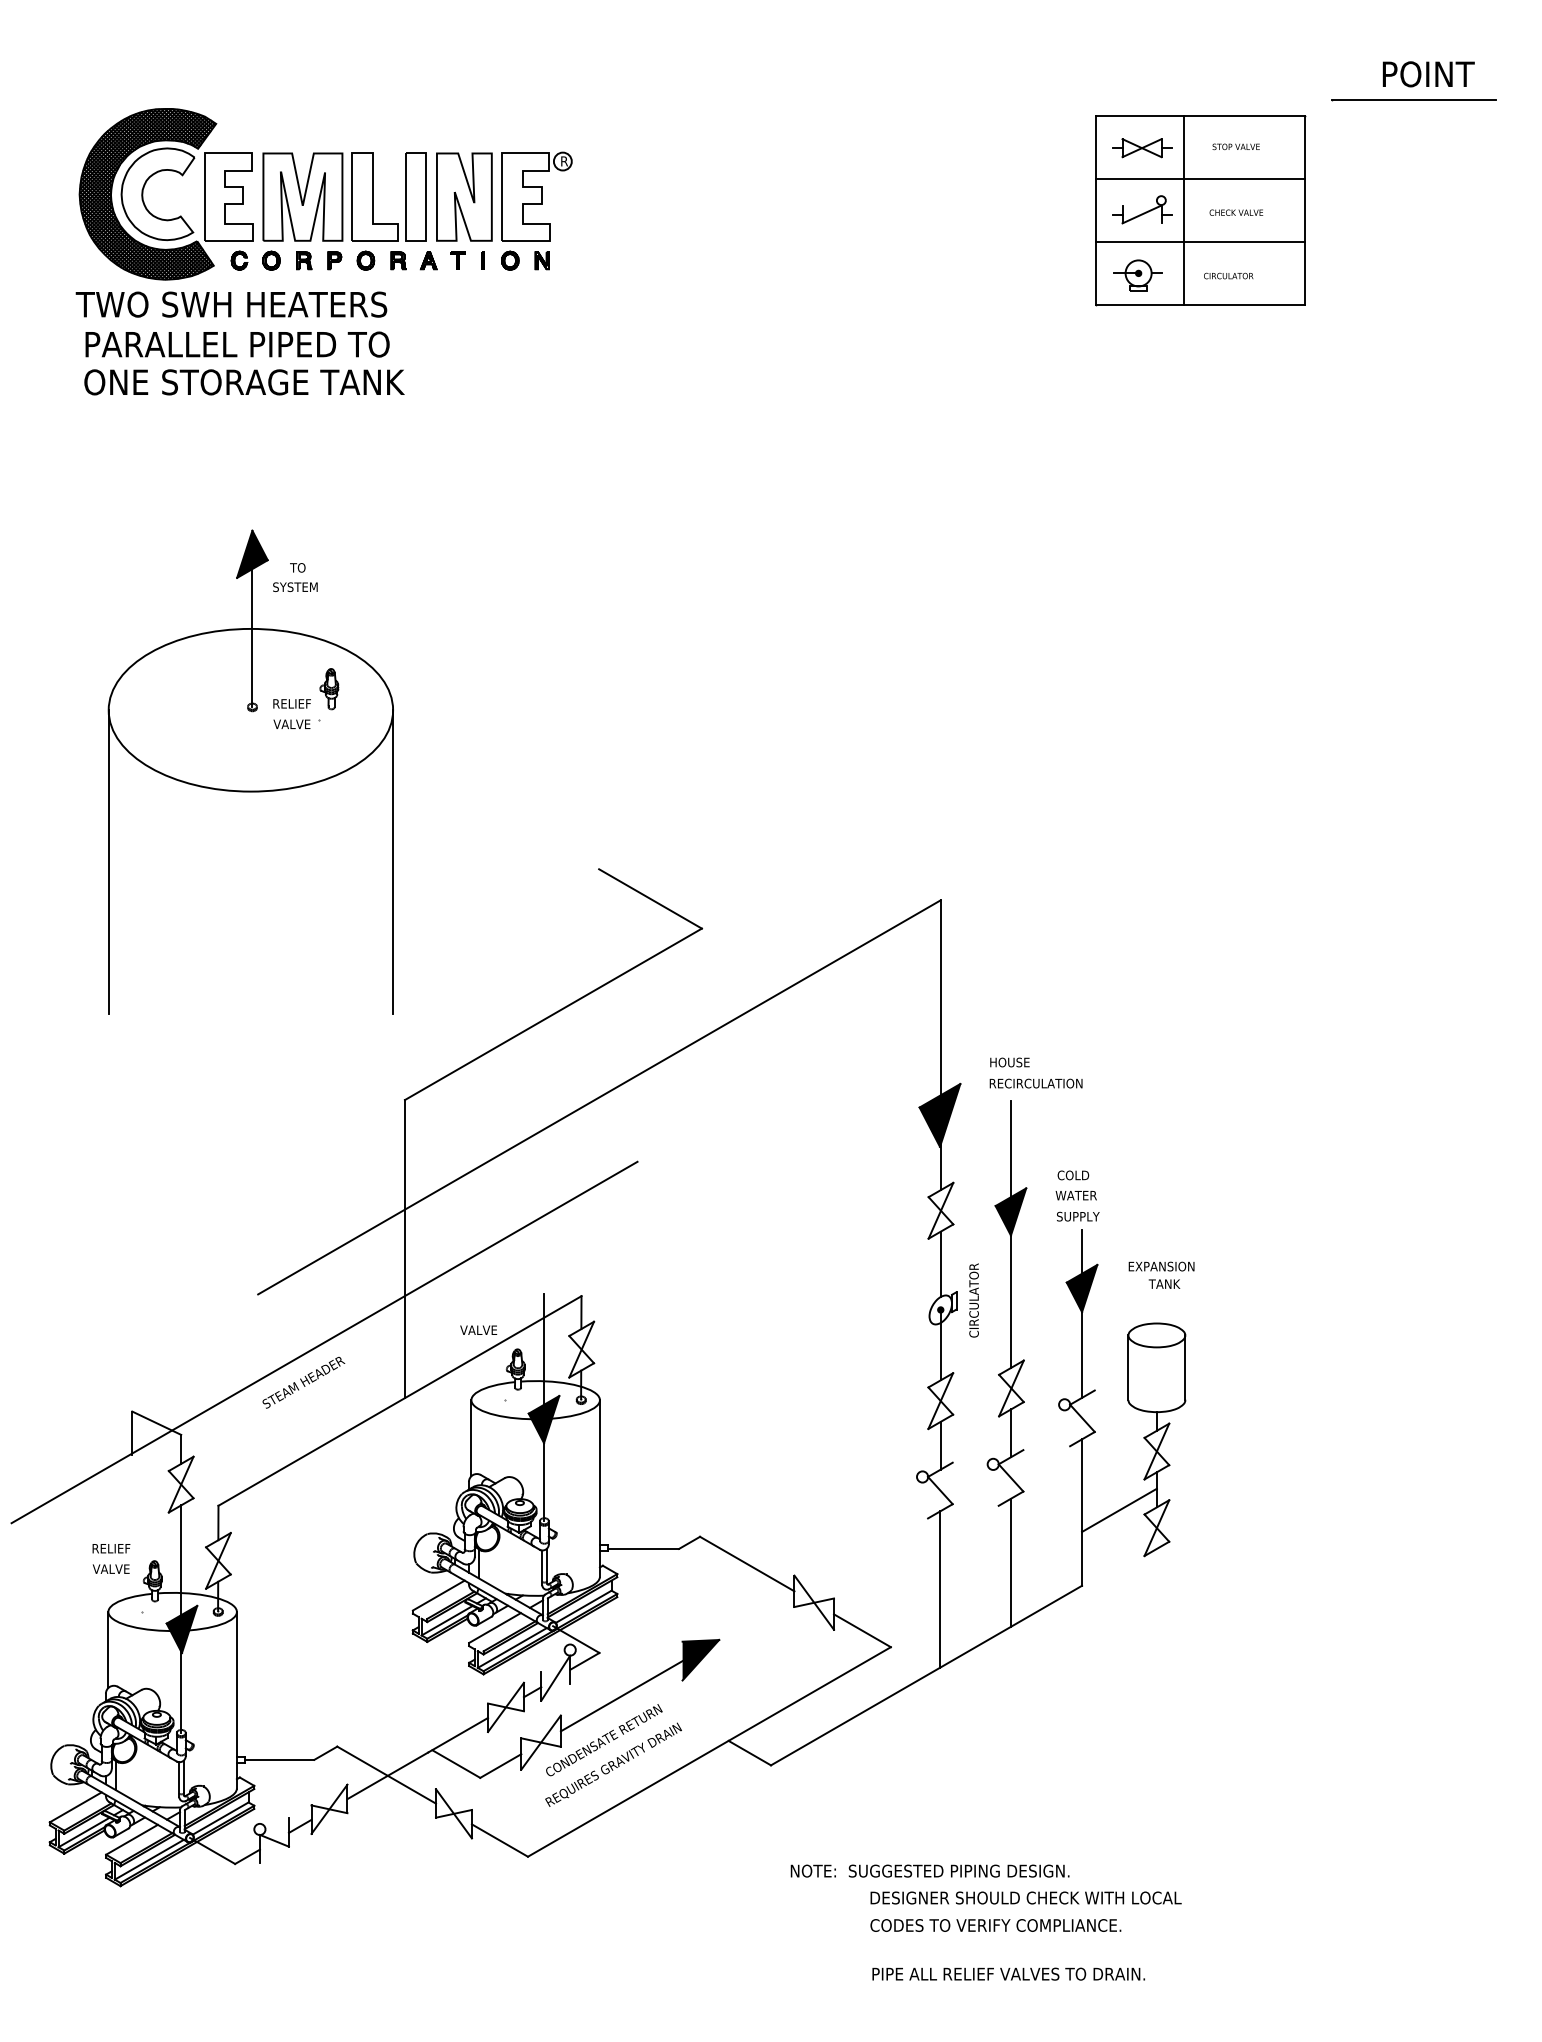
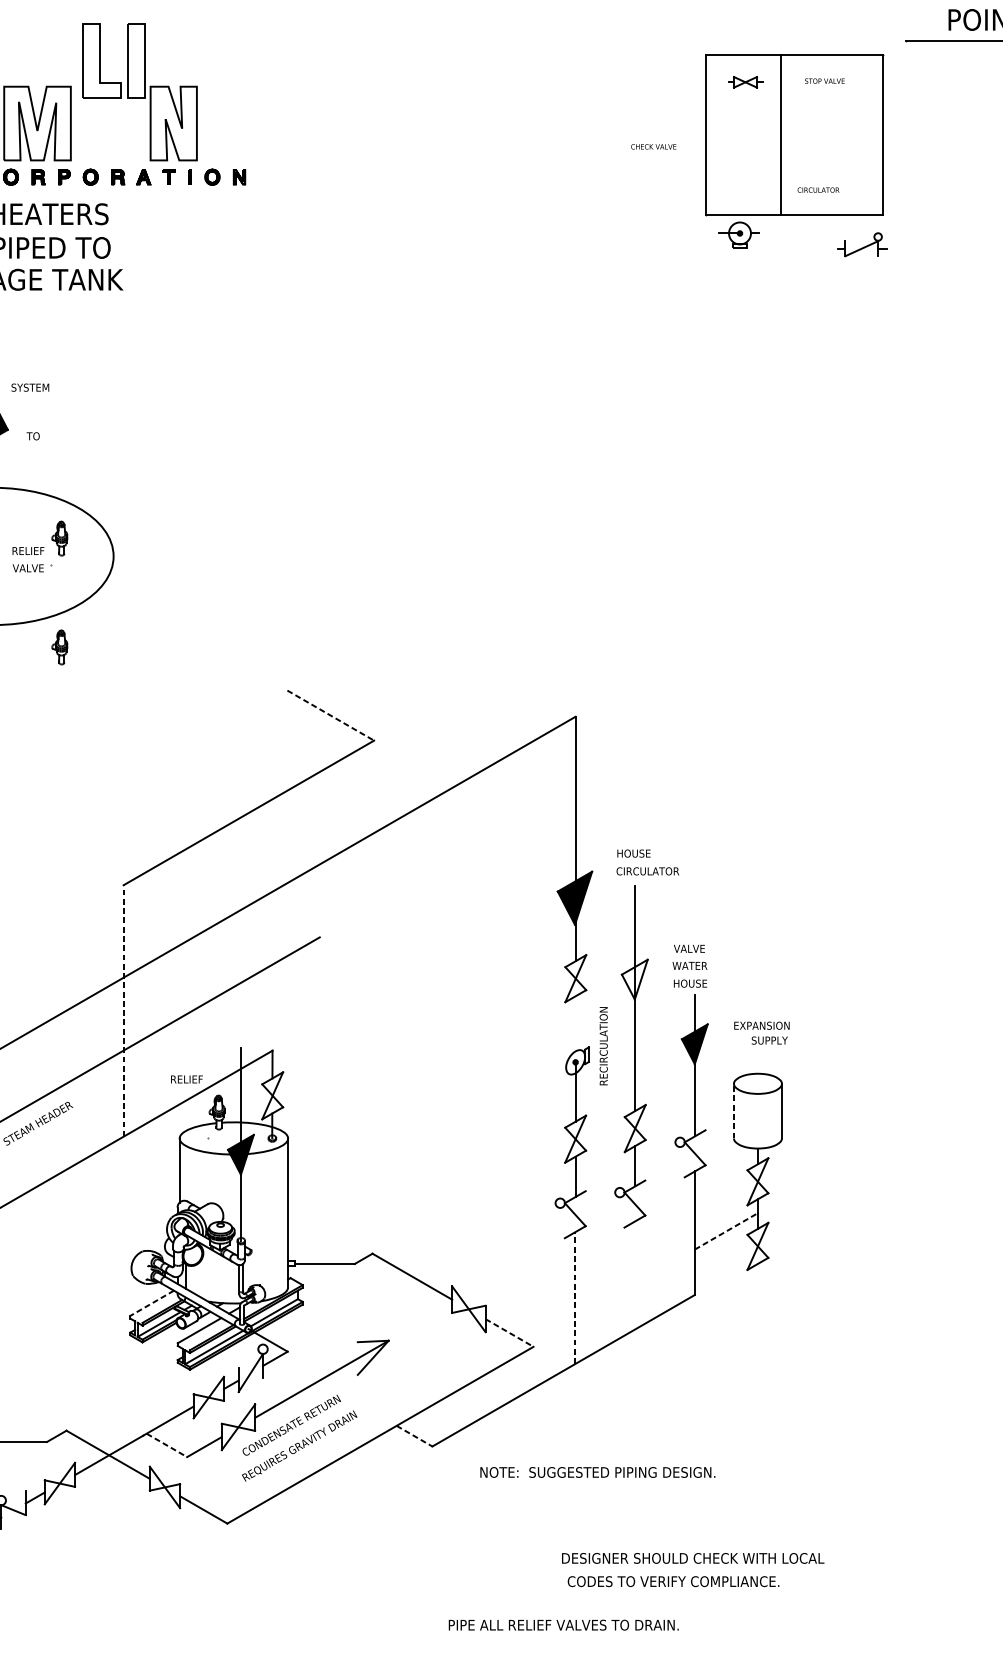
part: (1142, 148) -> (745, 82), size x0.7
line: (1200, 179) -> (794, 108), removed
part: (373, 196) -> (100, 60), moved
part: (536, 196) -> (234, 123), removed
part: (1142, 209) -> (862, 244), moved
text: (1236, 212) -> (653, 146), moved
line: (1200, 242) -> (794, 161), removed
part: (1137, 275) -> (739, 235), moved
text: (295, 586) -> (30, 387), moved
part: (329, 818) -> (59, 647), added
line: (393, 862) -> (113, 684), removed
line: (650, 899) -> (330, 716), solid -> dashed
text: (1035, 1083) -> (655, 871), RECIRCULATION -> CIRCULATOR
text: (1075, 1175) -> (689, 948), COLD -> VALVE
fill: (1010, 1211) -> (634, 979), removed
text: (1077, 1216) -> (690, 983), SUPPLY -> HOUSE
line: (404, 1248) -> (123, 1010), solid -> dashed
line: (940, 1263) -> (575, 1023), removed
text: (1170, 1283) -> (769, 1040), TANK -> SUPPLY
text: (973, 1290) -> (603, 1045), CIRCULATOR -> RECIRCULATION
text: (479, 1329) -> (186, 1078), VALVE -> RELIEF
line: (1128, 1367) -> (733, 1110), solid -> dashed
line: (1119, 1510) -> (726, 1231), solid -> dashed
line: (1011, 1562) -> (635, 1275), removed
line: (940, 1588) -> (575, 1297), solid -> dashed
line: (438, 1595) -> (151, 1303), solid -> dashed
line: (862, 1630) -> (509, 1332), solid -> dashed
fill: (700, 1660) -> (372, 1358), removed
line: (750, 1753) -> (415, 1436), solid -> dashed
line: (456, 1764) -> (167, 1445), solid -> dashed
text: (929, 1870) -> (597, 1471), moved
text: (1025, 1897) -> (692, 1557), moved
text: (995, 1925) -> (673, 1581), moved
text: (1008, 1973) -> (563, 1624), moved

